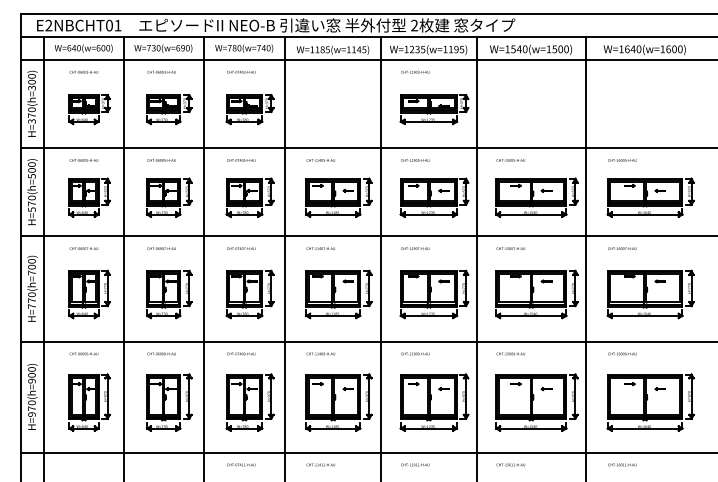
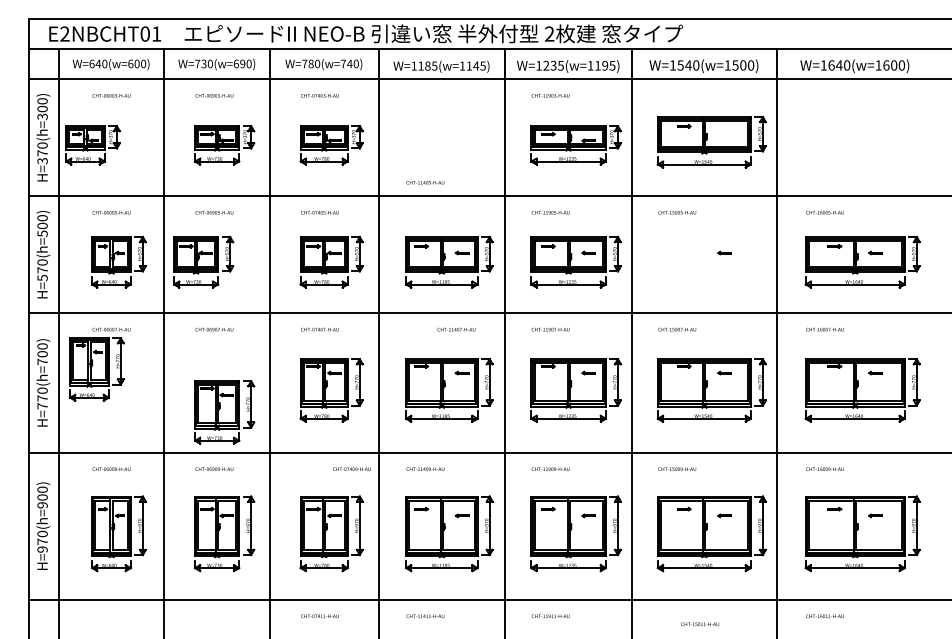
part: (89, 109) -> (92, 145), moved
text: (320, 160) -> (425, 182), moved
part: (169, 197) -> (203, 261), moved
part: (536, 197) -> (711, 142), moved
text: (320, 248) -> (456, 329), moved
part: (89, 294) -> (96, 369), moved
part: (169, 294) -> (224, 412), moved
text: (240, 353) -> (351, 468), moved
text: (511, 465) -> (700, 624), moved

